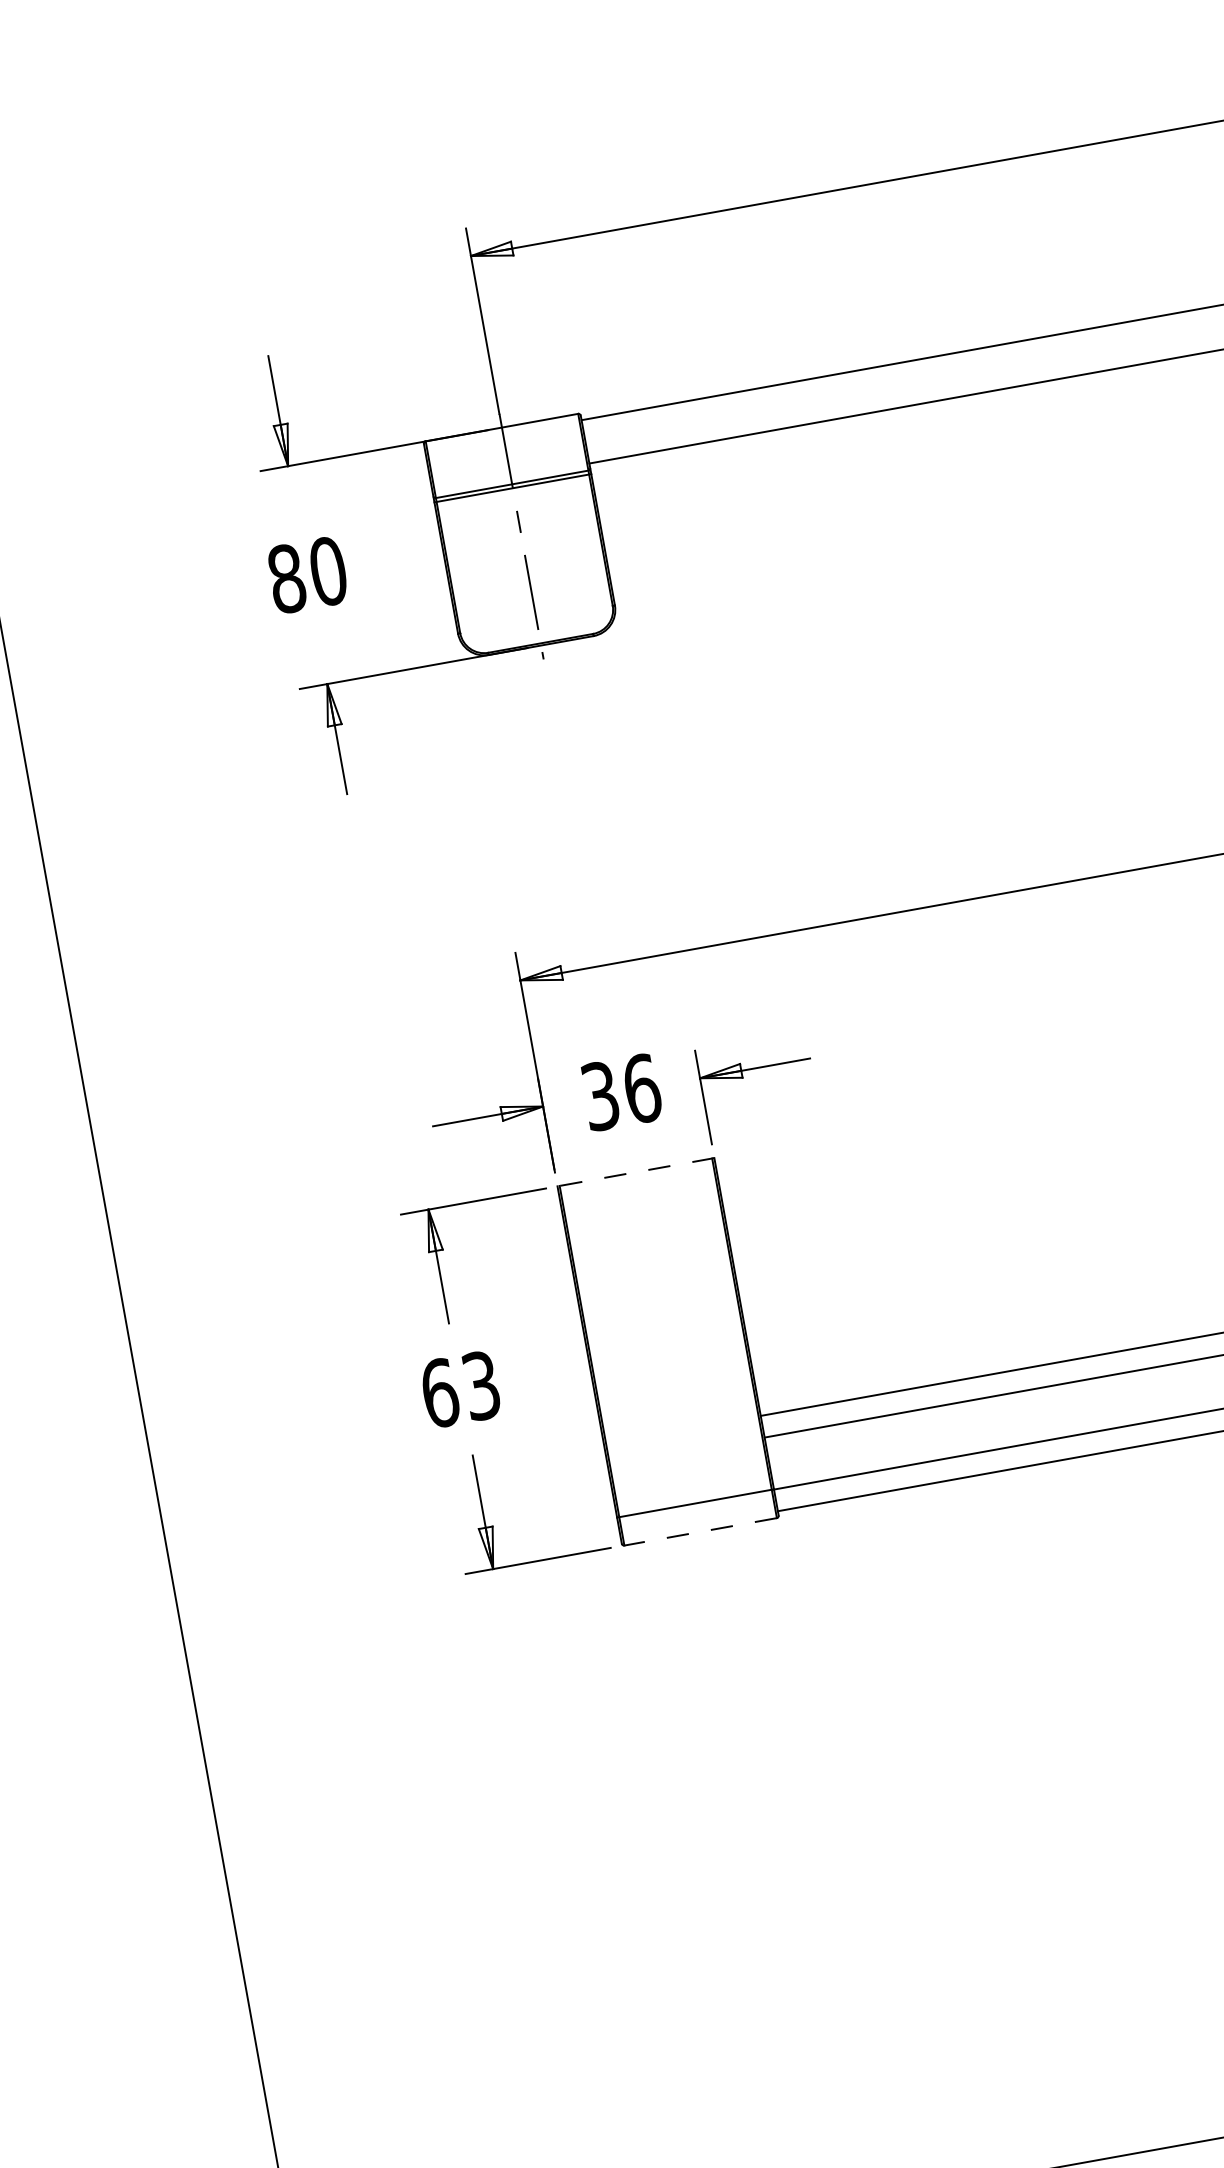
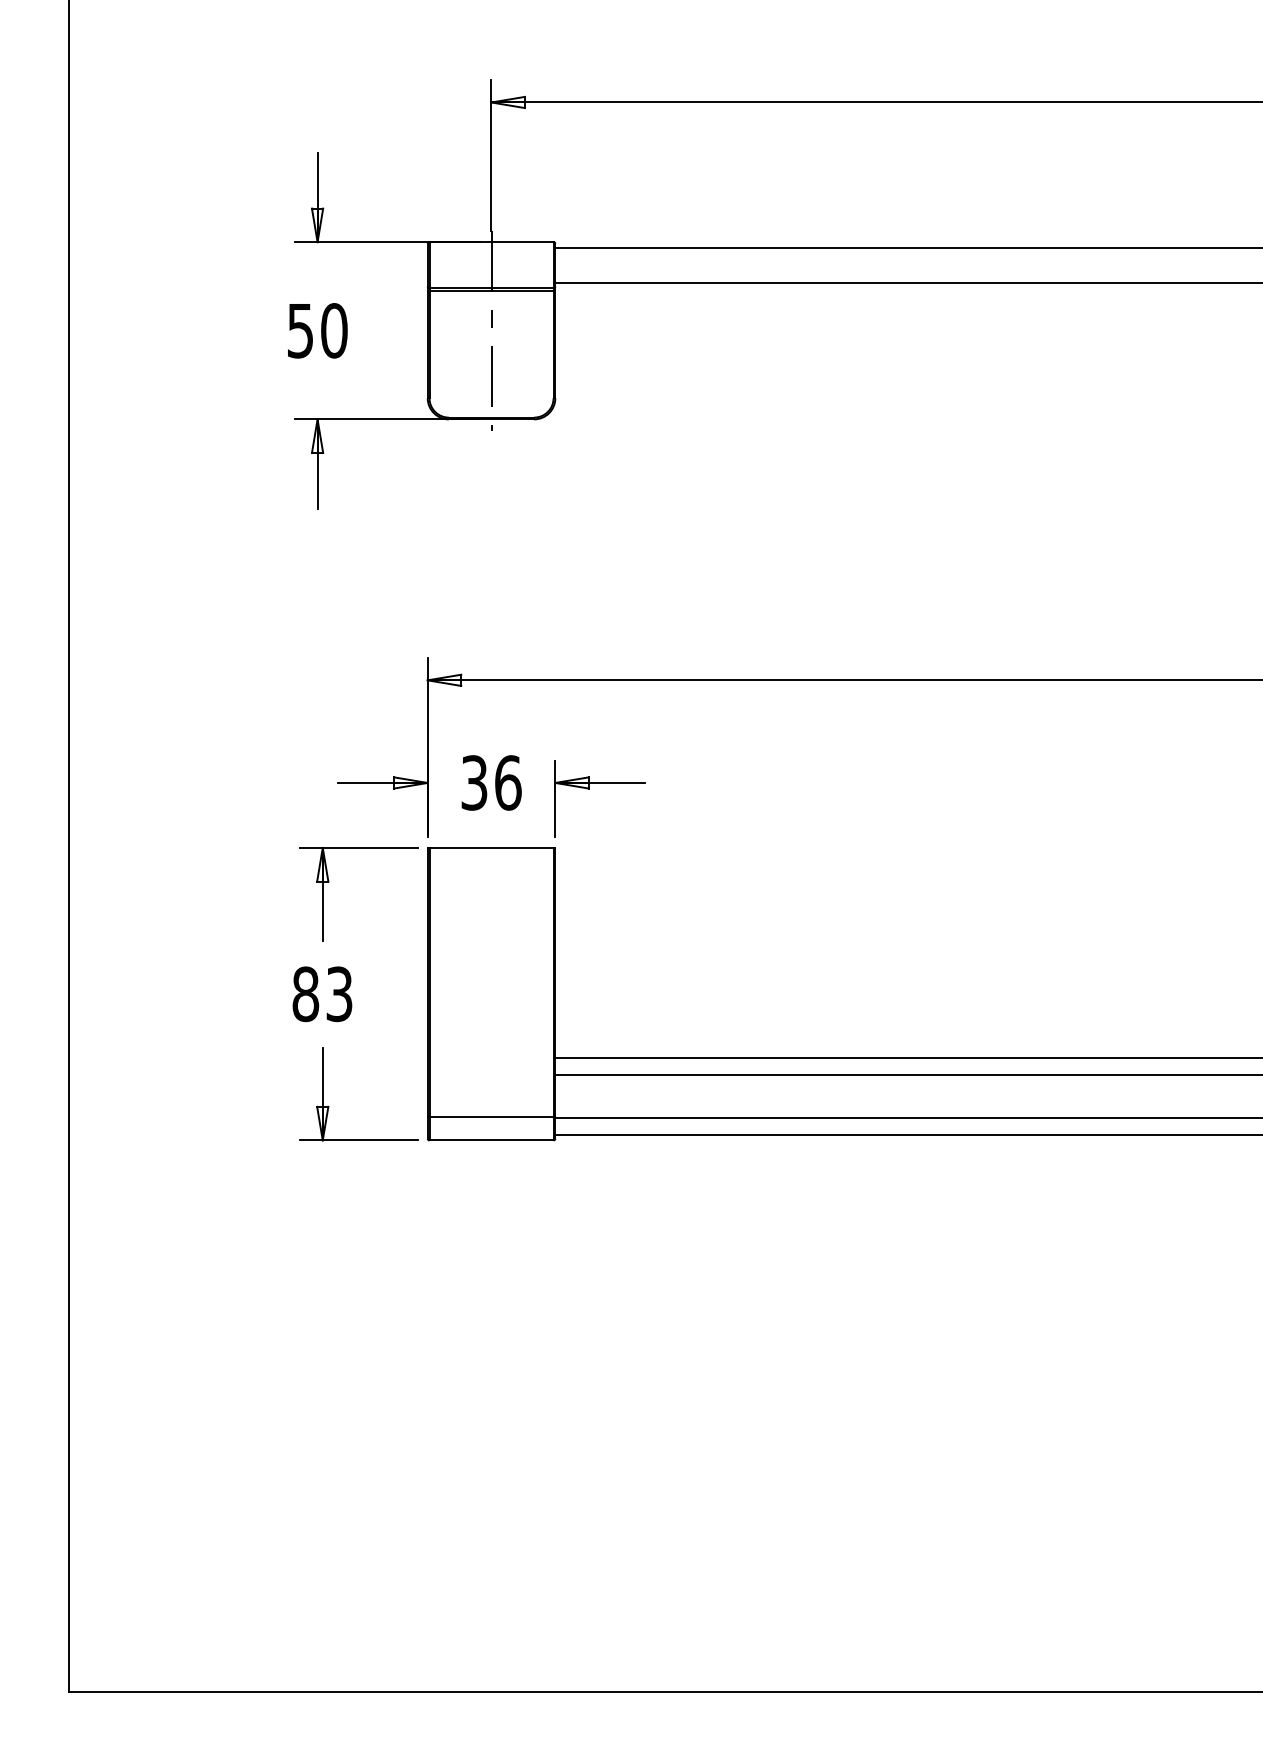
text: (286, 578) -> (300, 330), 80 -> 50
line: (635, 1171) -> (491, 847), dashed -> solid
text: (439, 1392) -> (305, 993), 63 -> 83
line: (700, 1531) -> (491, 1140), dashed -> solid

